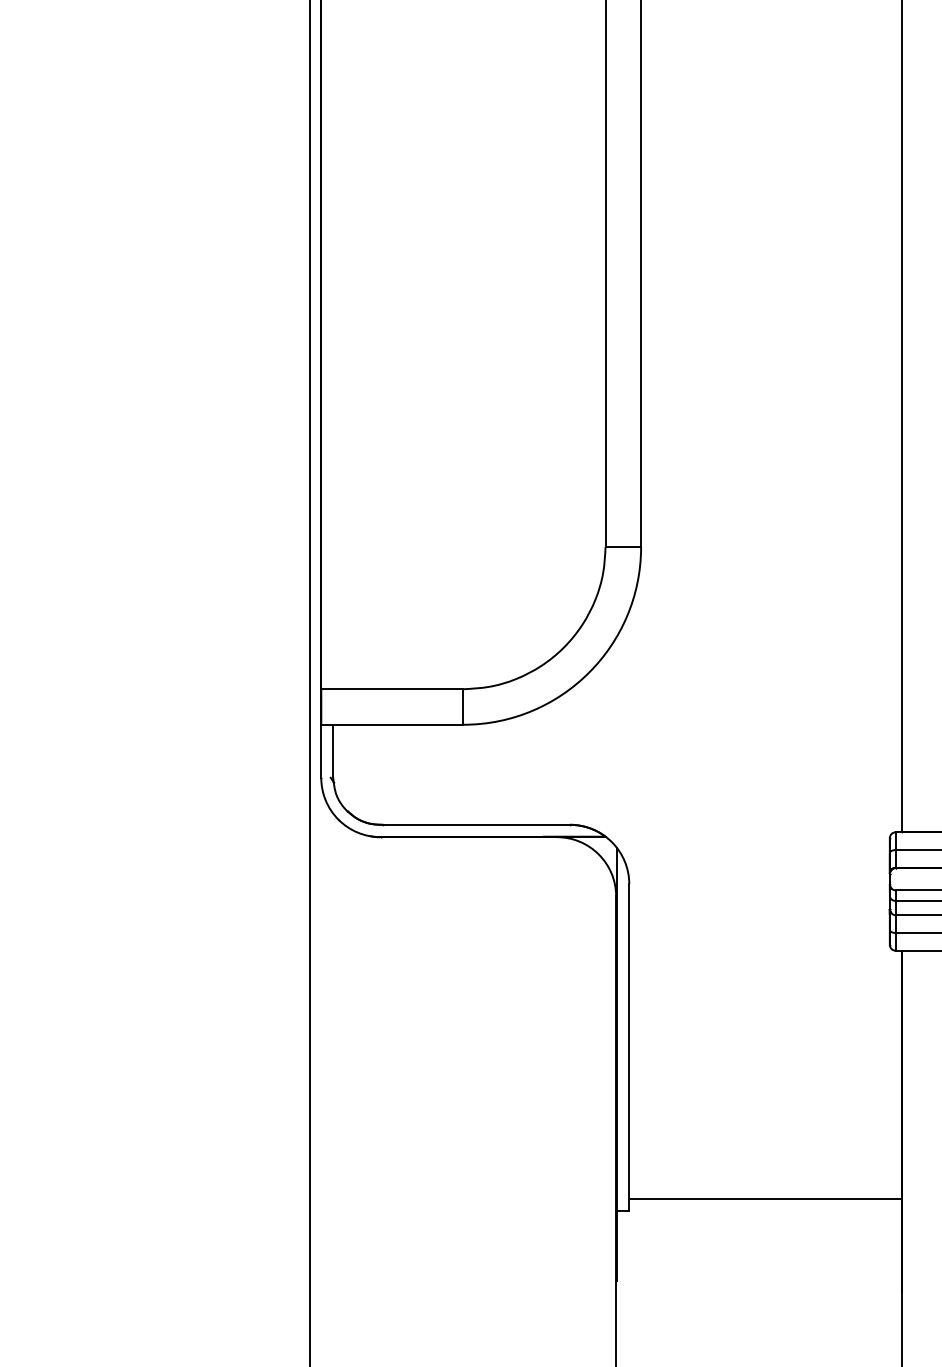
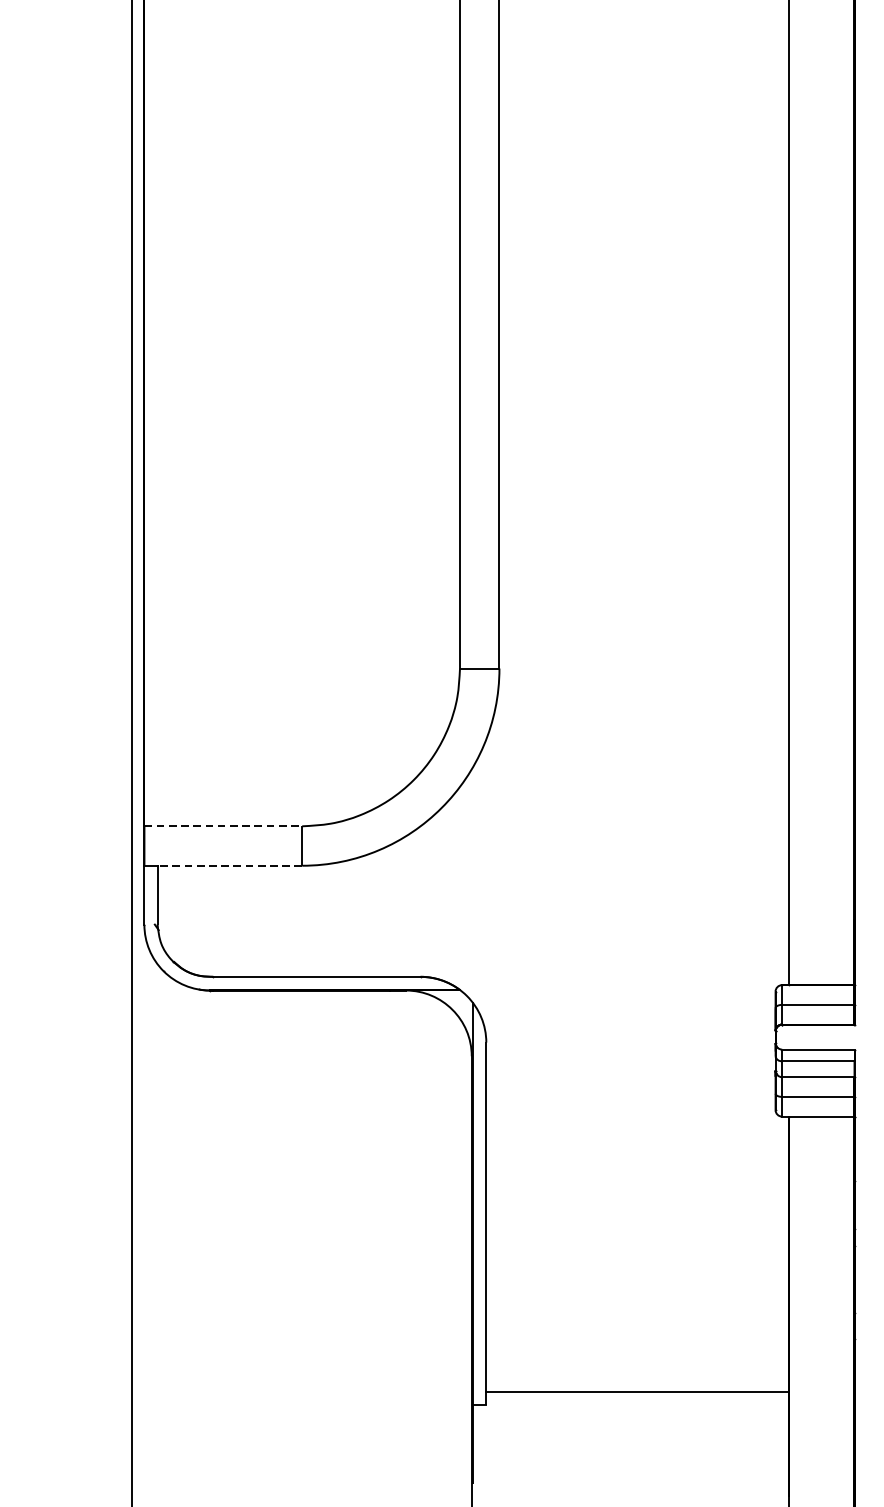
line: (392, 689) -> (223, 826), solid -> dashed
line: (397, 724) -> (229, 865), solid -> dashed

